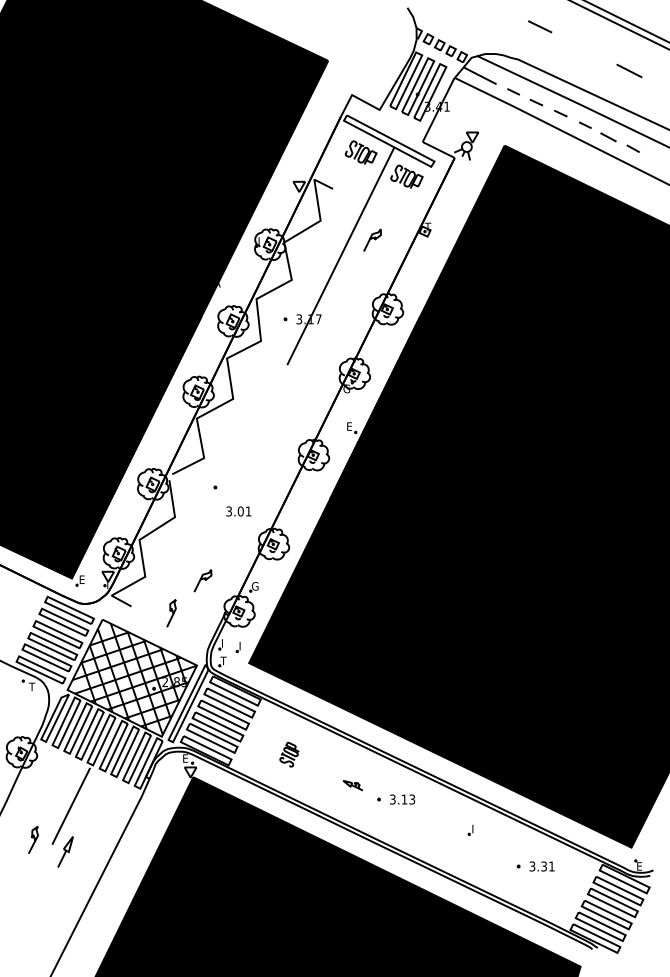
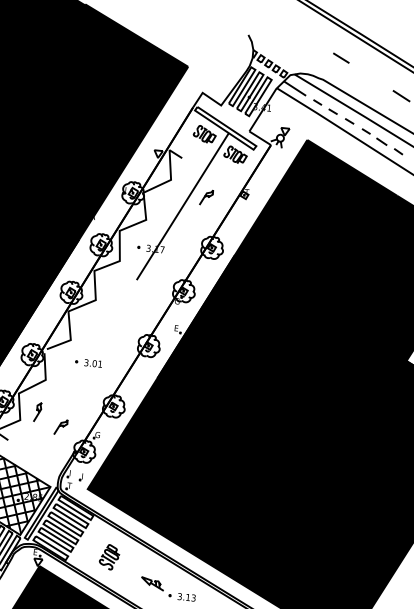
text: (238, 511) -> (93, 363), moved
curve: (172, 613) -> (38, 412), moved
part: (289, 754) -> (109, 557), size x1.43
part: (352, 785) -> (152, 583), size x1.67

